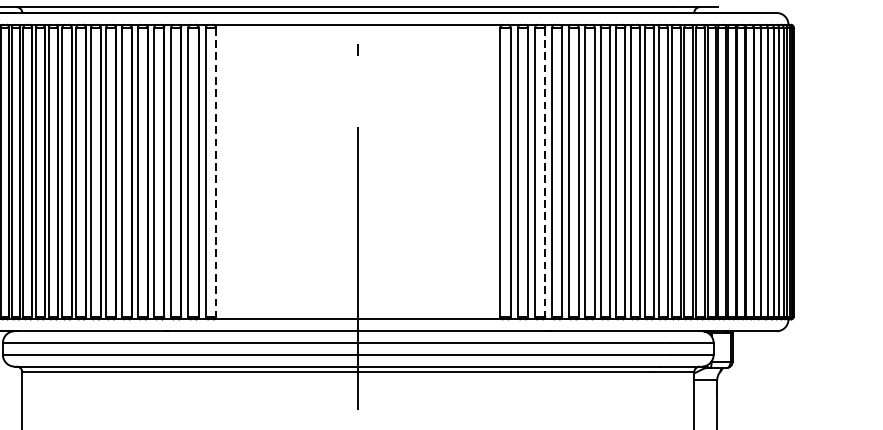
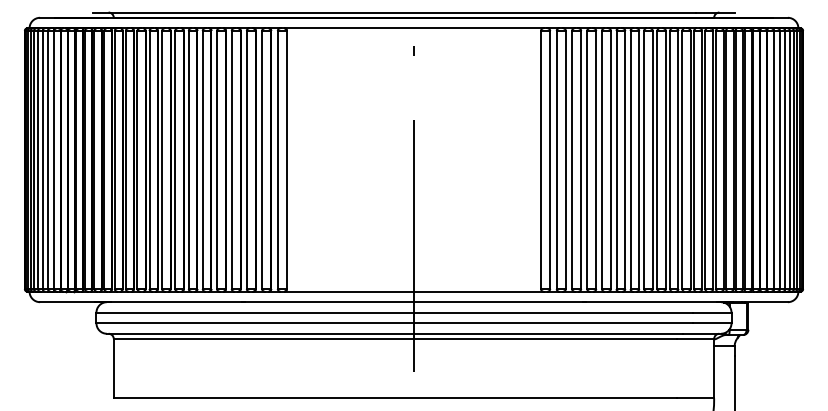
line: (215, 172) -> (286, 160), dashed -> solid
line: (545, 172) -> (581, 160), dashed -> solid

